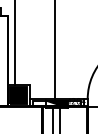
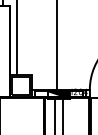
fill: (18, 94) -> (20, 85), removed

